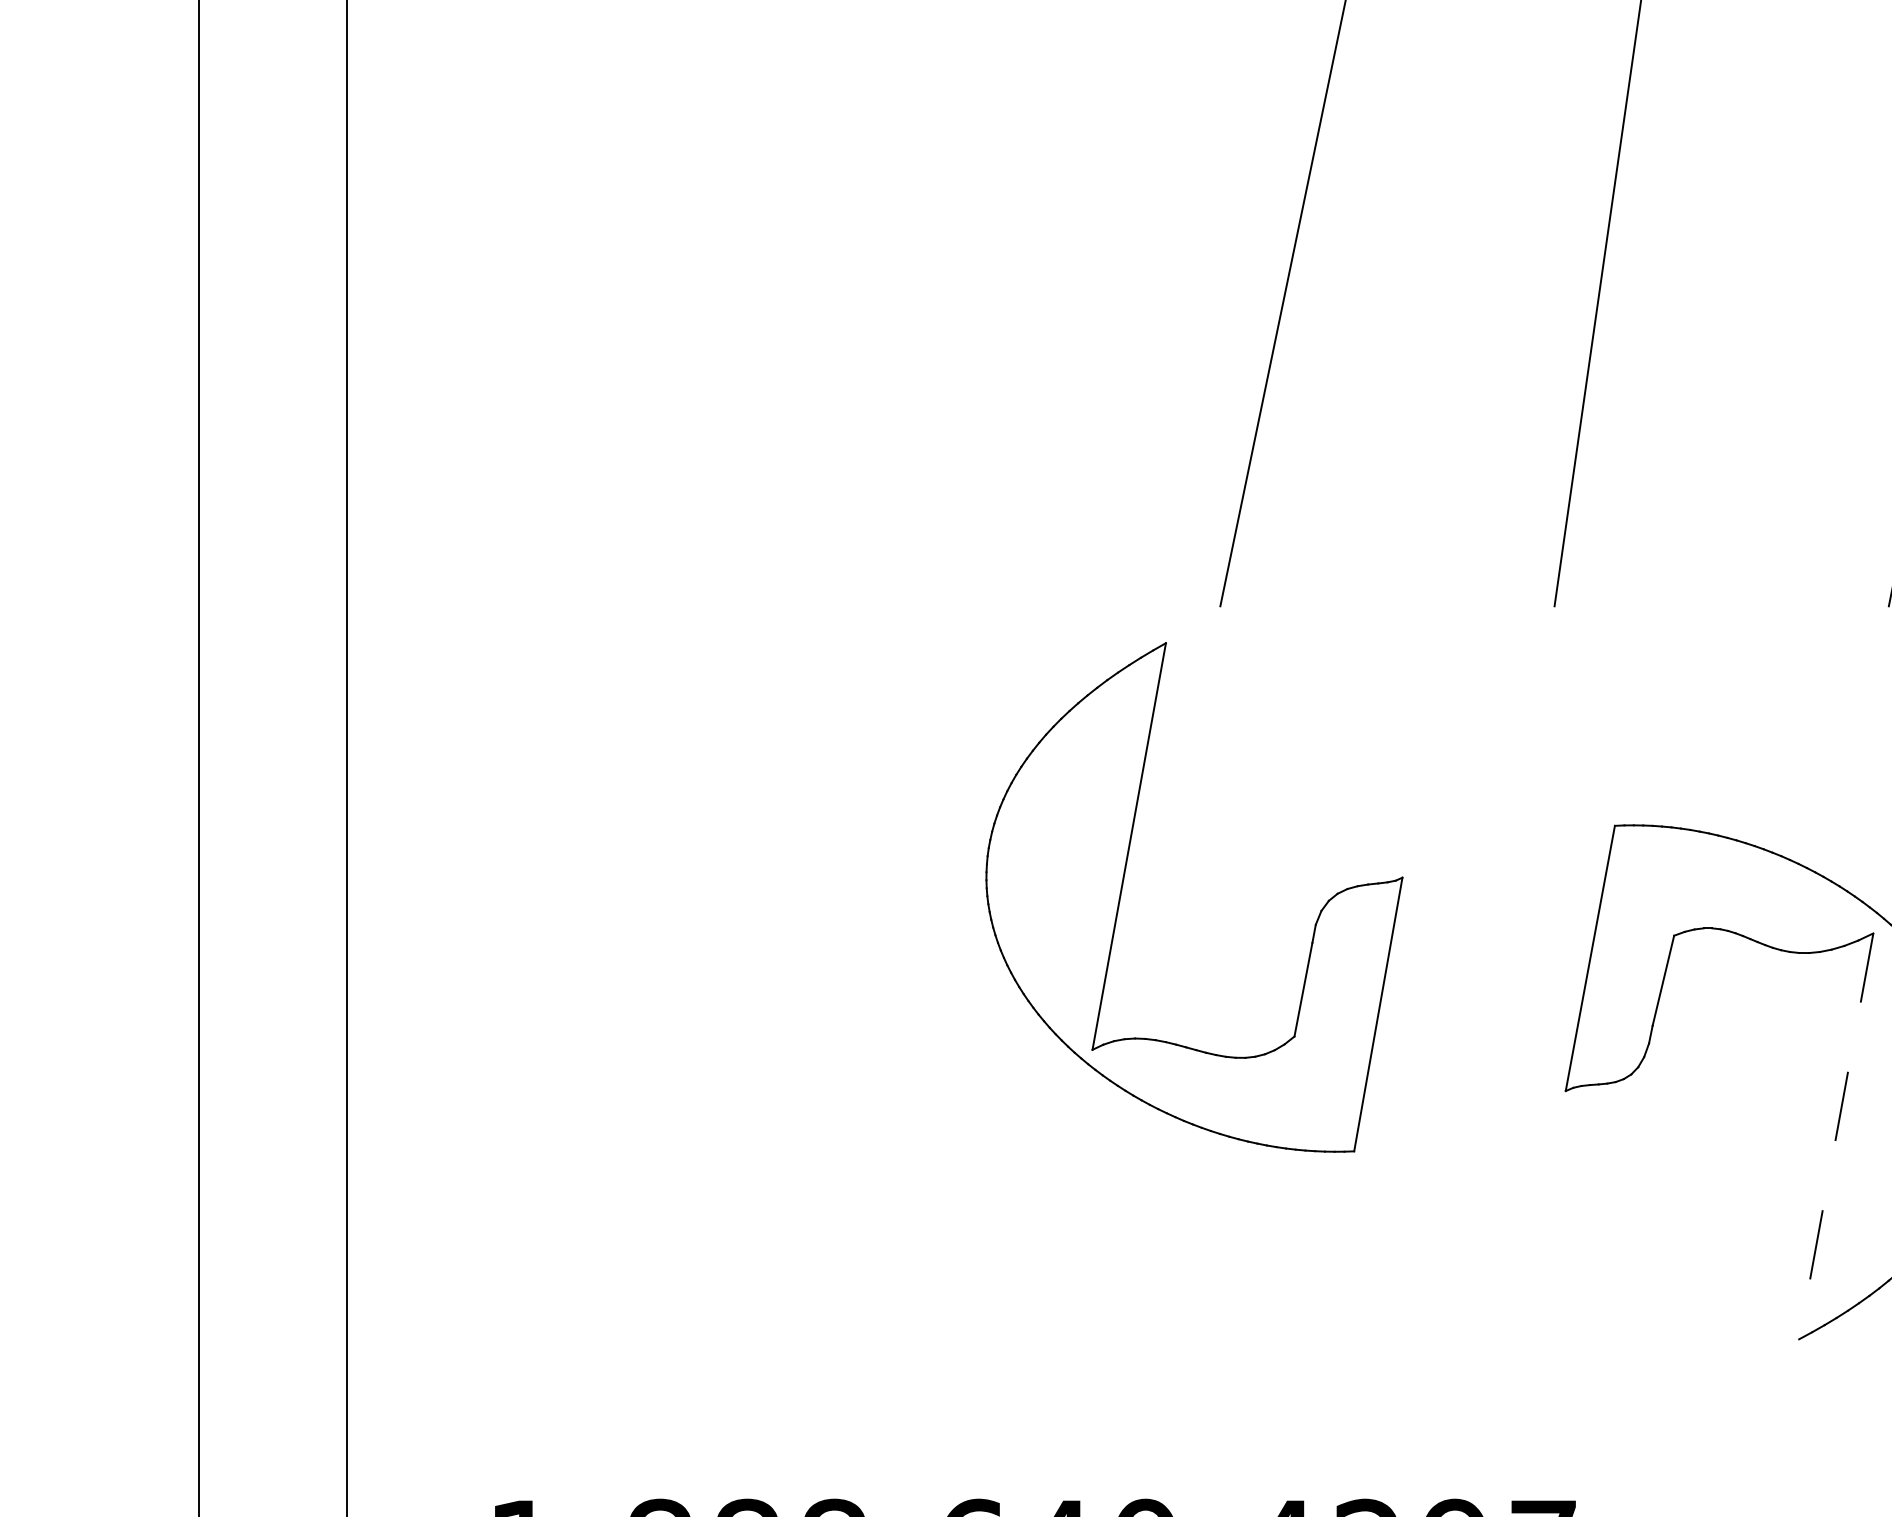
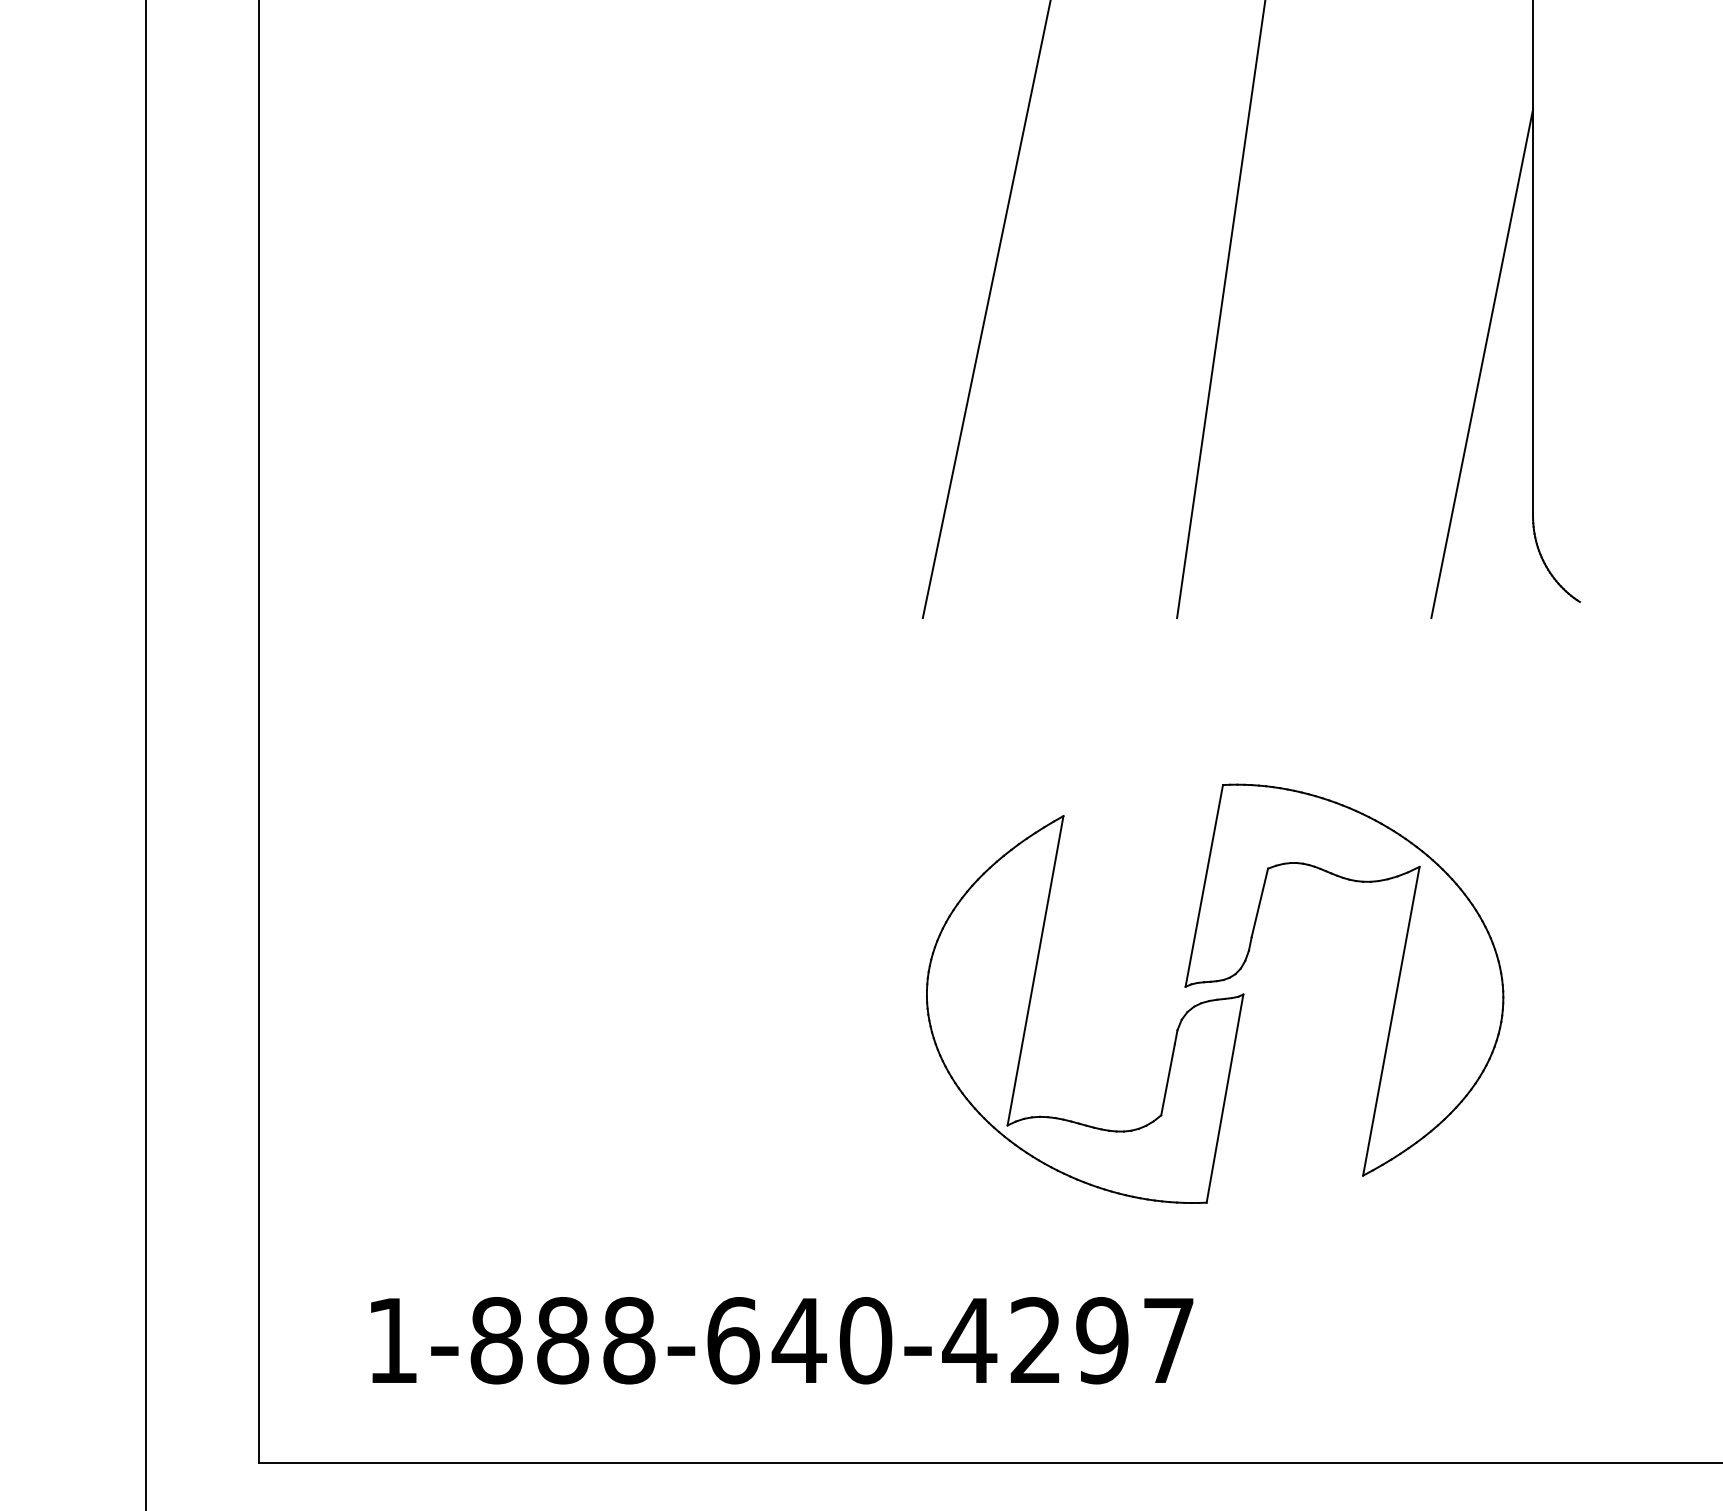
part: (1123, 885) -> (1031, 1000), moved
line: (1836, 1136) -> (1391, 1021), dashed -> solid

